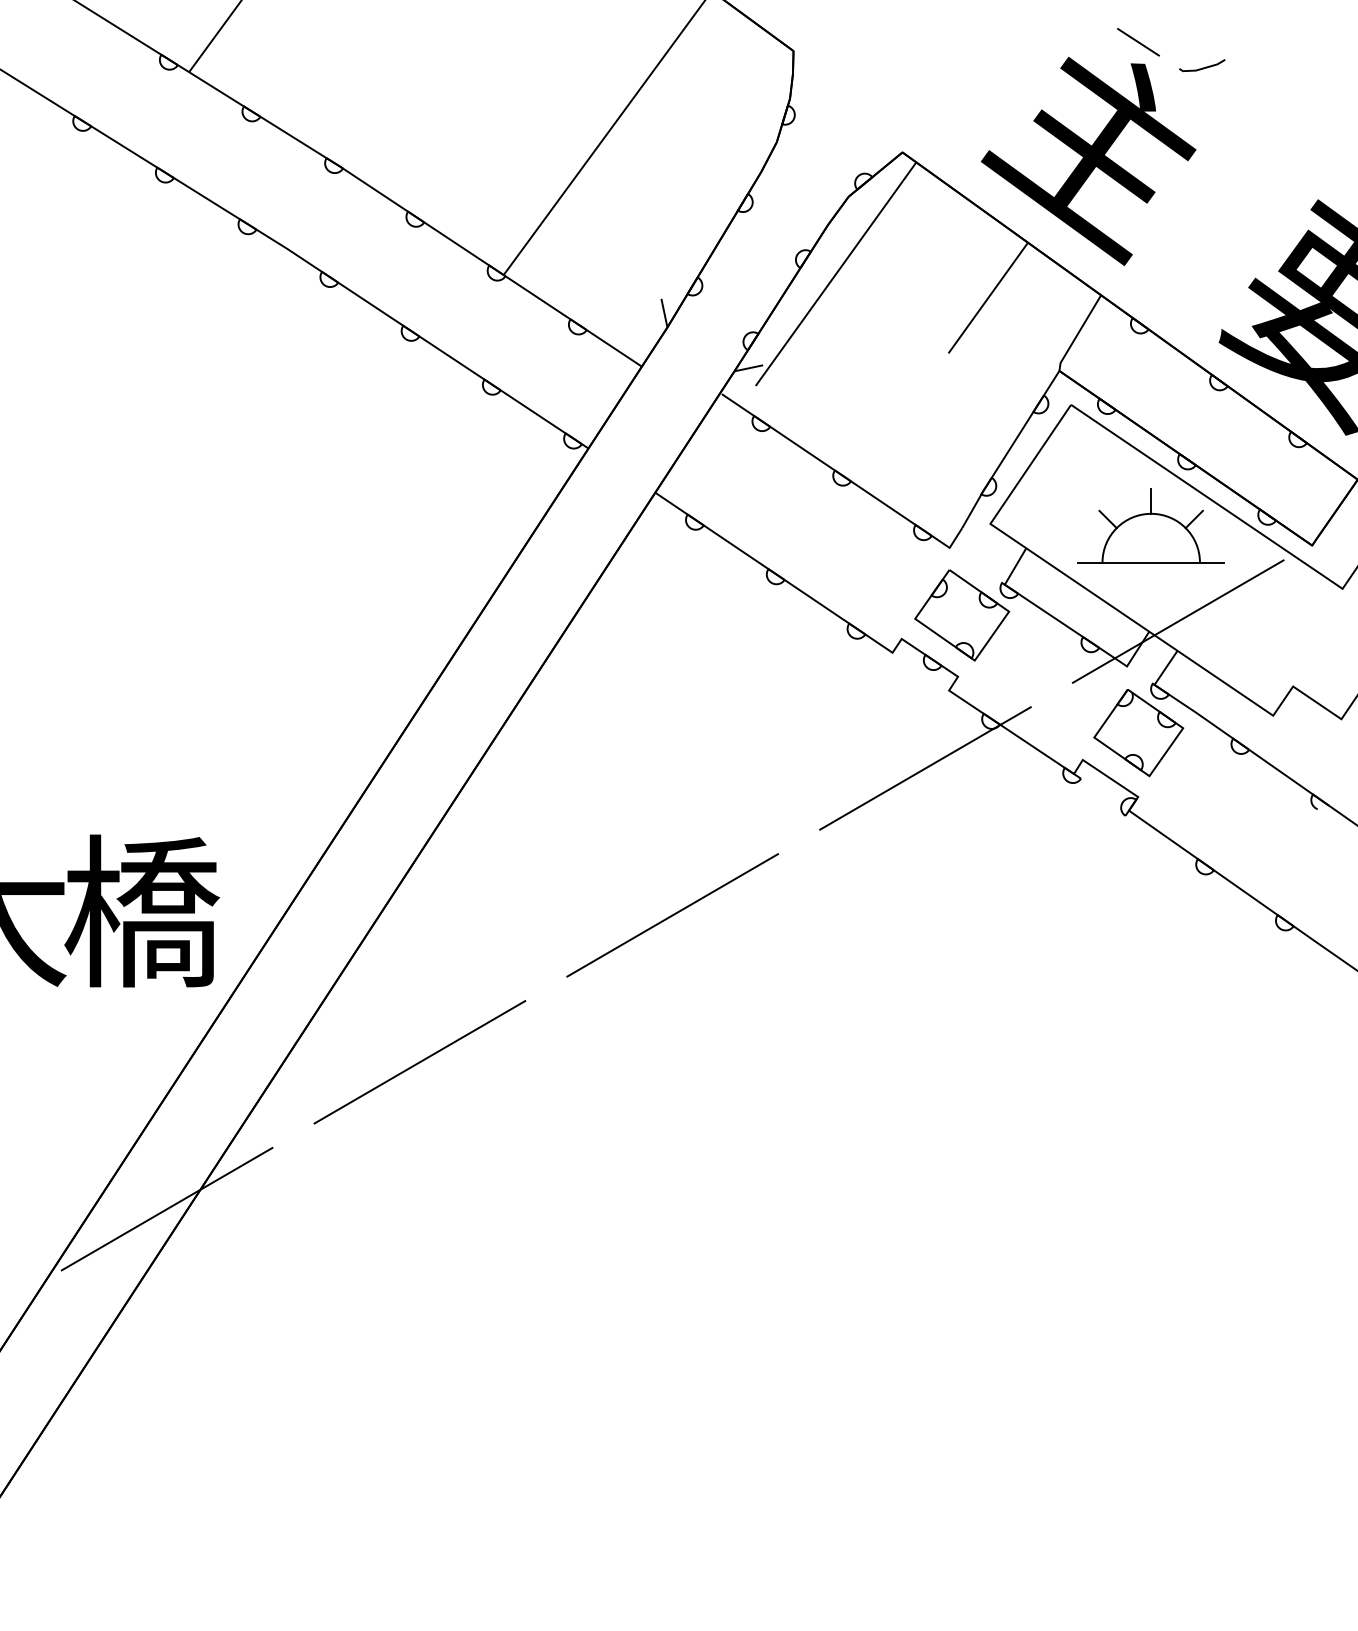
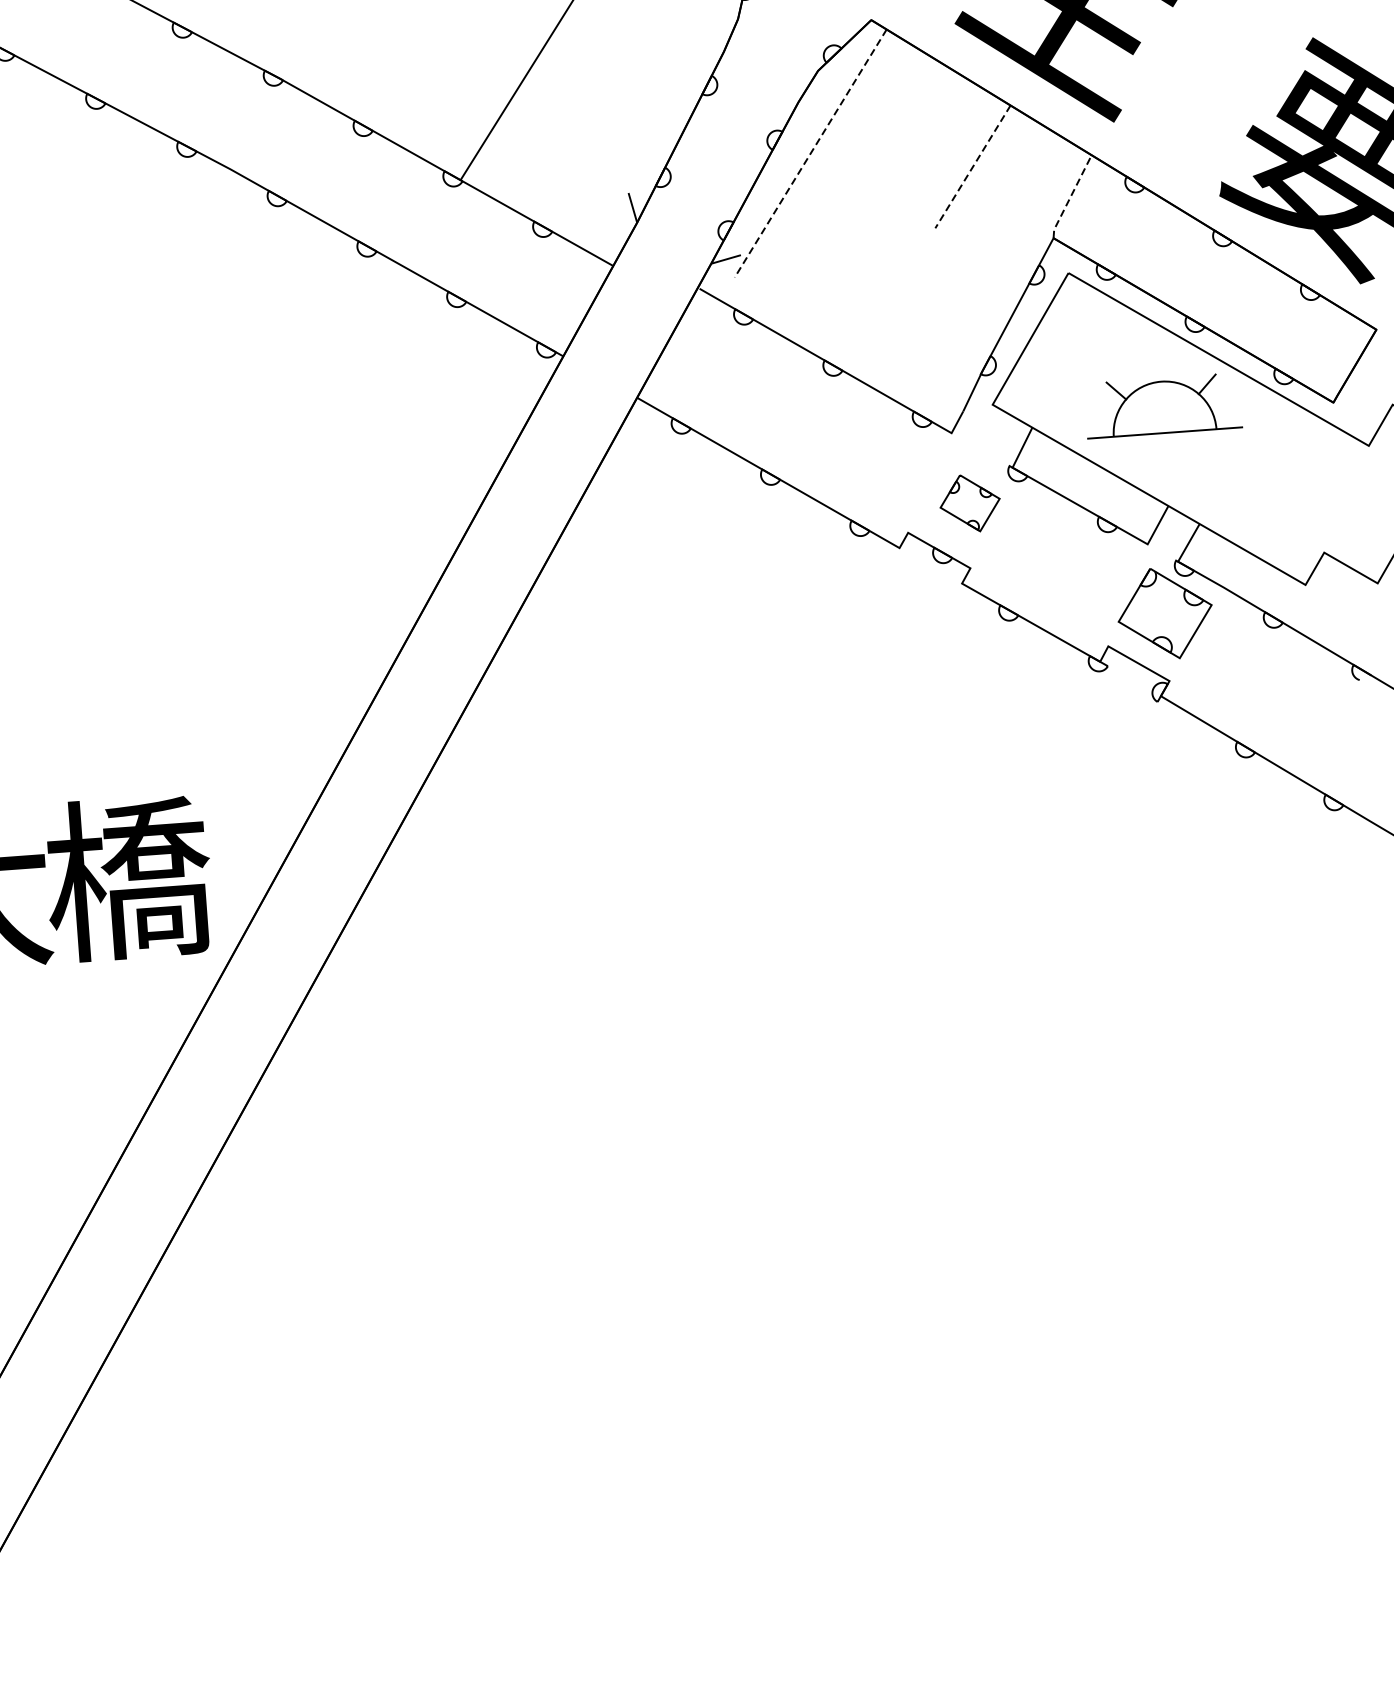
line: (836, 274) -> (811, 153), solid -> dashed
line: (987, 298) -> (972, 167), solid -> dashed
line: (1078, 332) -> (1070, 196), solid -> dashed
line: (1151, 501) -> (1160, 368), removed
part: (962, 615) -> (970, 503), size x0.6
line: (1177, 621) -> (1197, 493), removed
line: (925, 768) -> (943, 667), removed
line: (672, 915) -> (687, 841), removed
line: (419, 1062) -> (432, 1016), removed
line: (166, 1208) -> (177, 1189), removed

